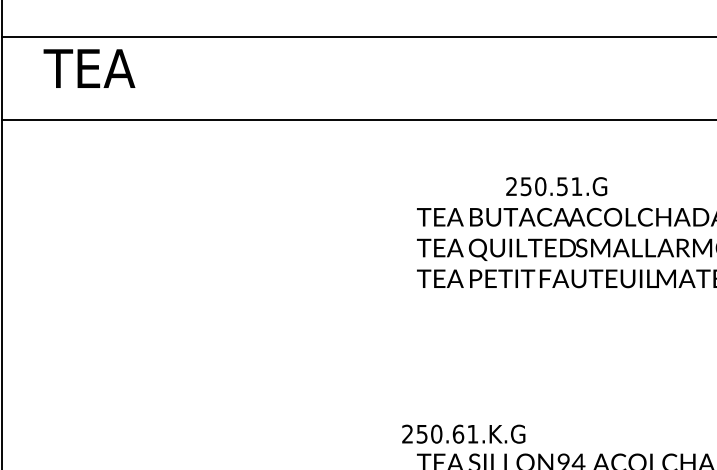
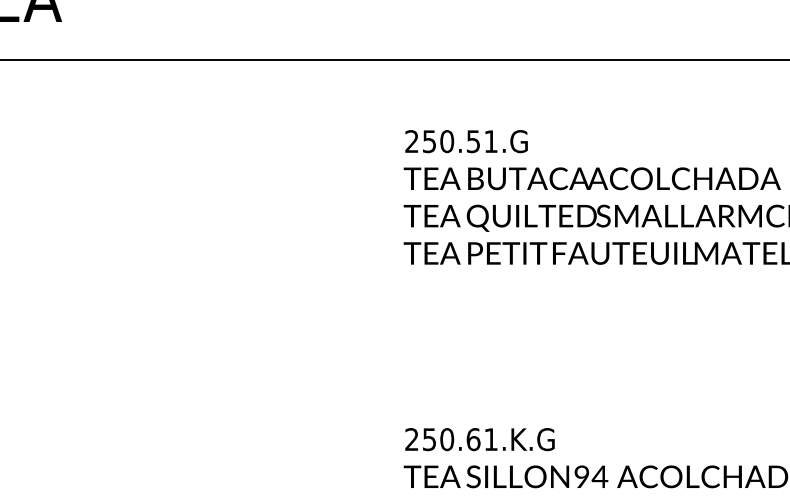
text: (556, 186) -> (466, 141), moved
text: (463, 433) -> (479, 438), moved

